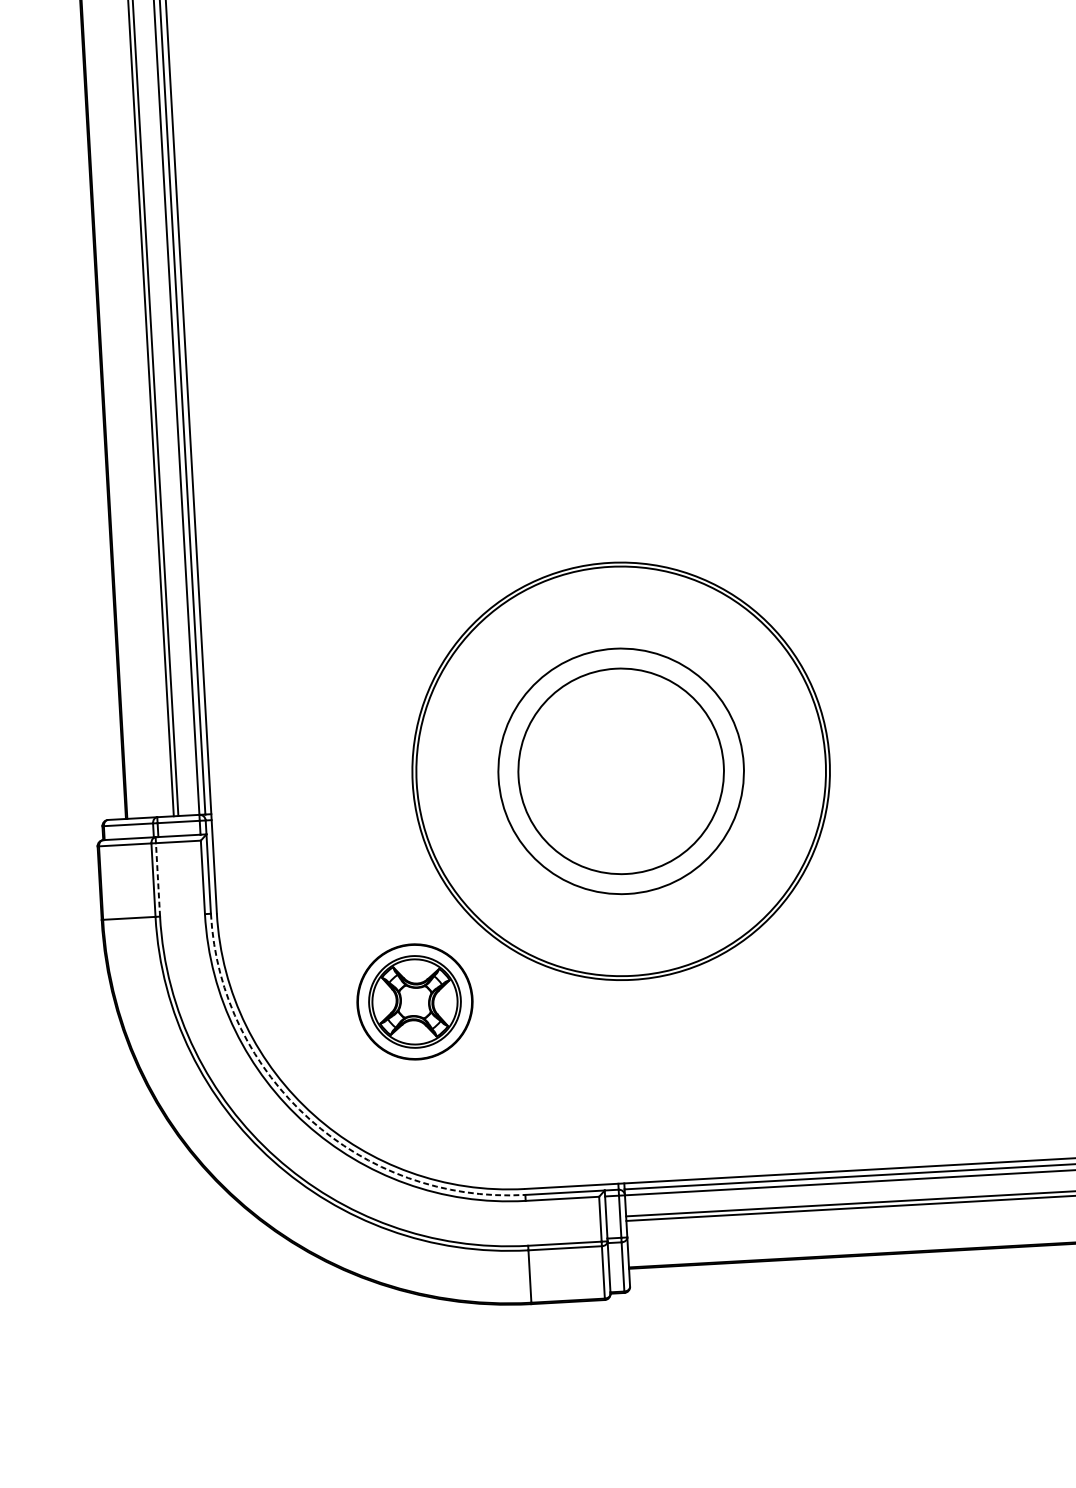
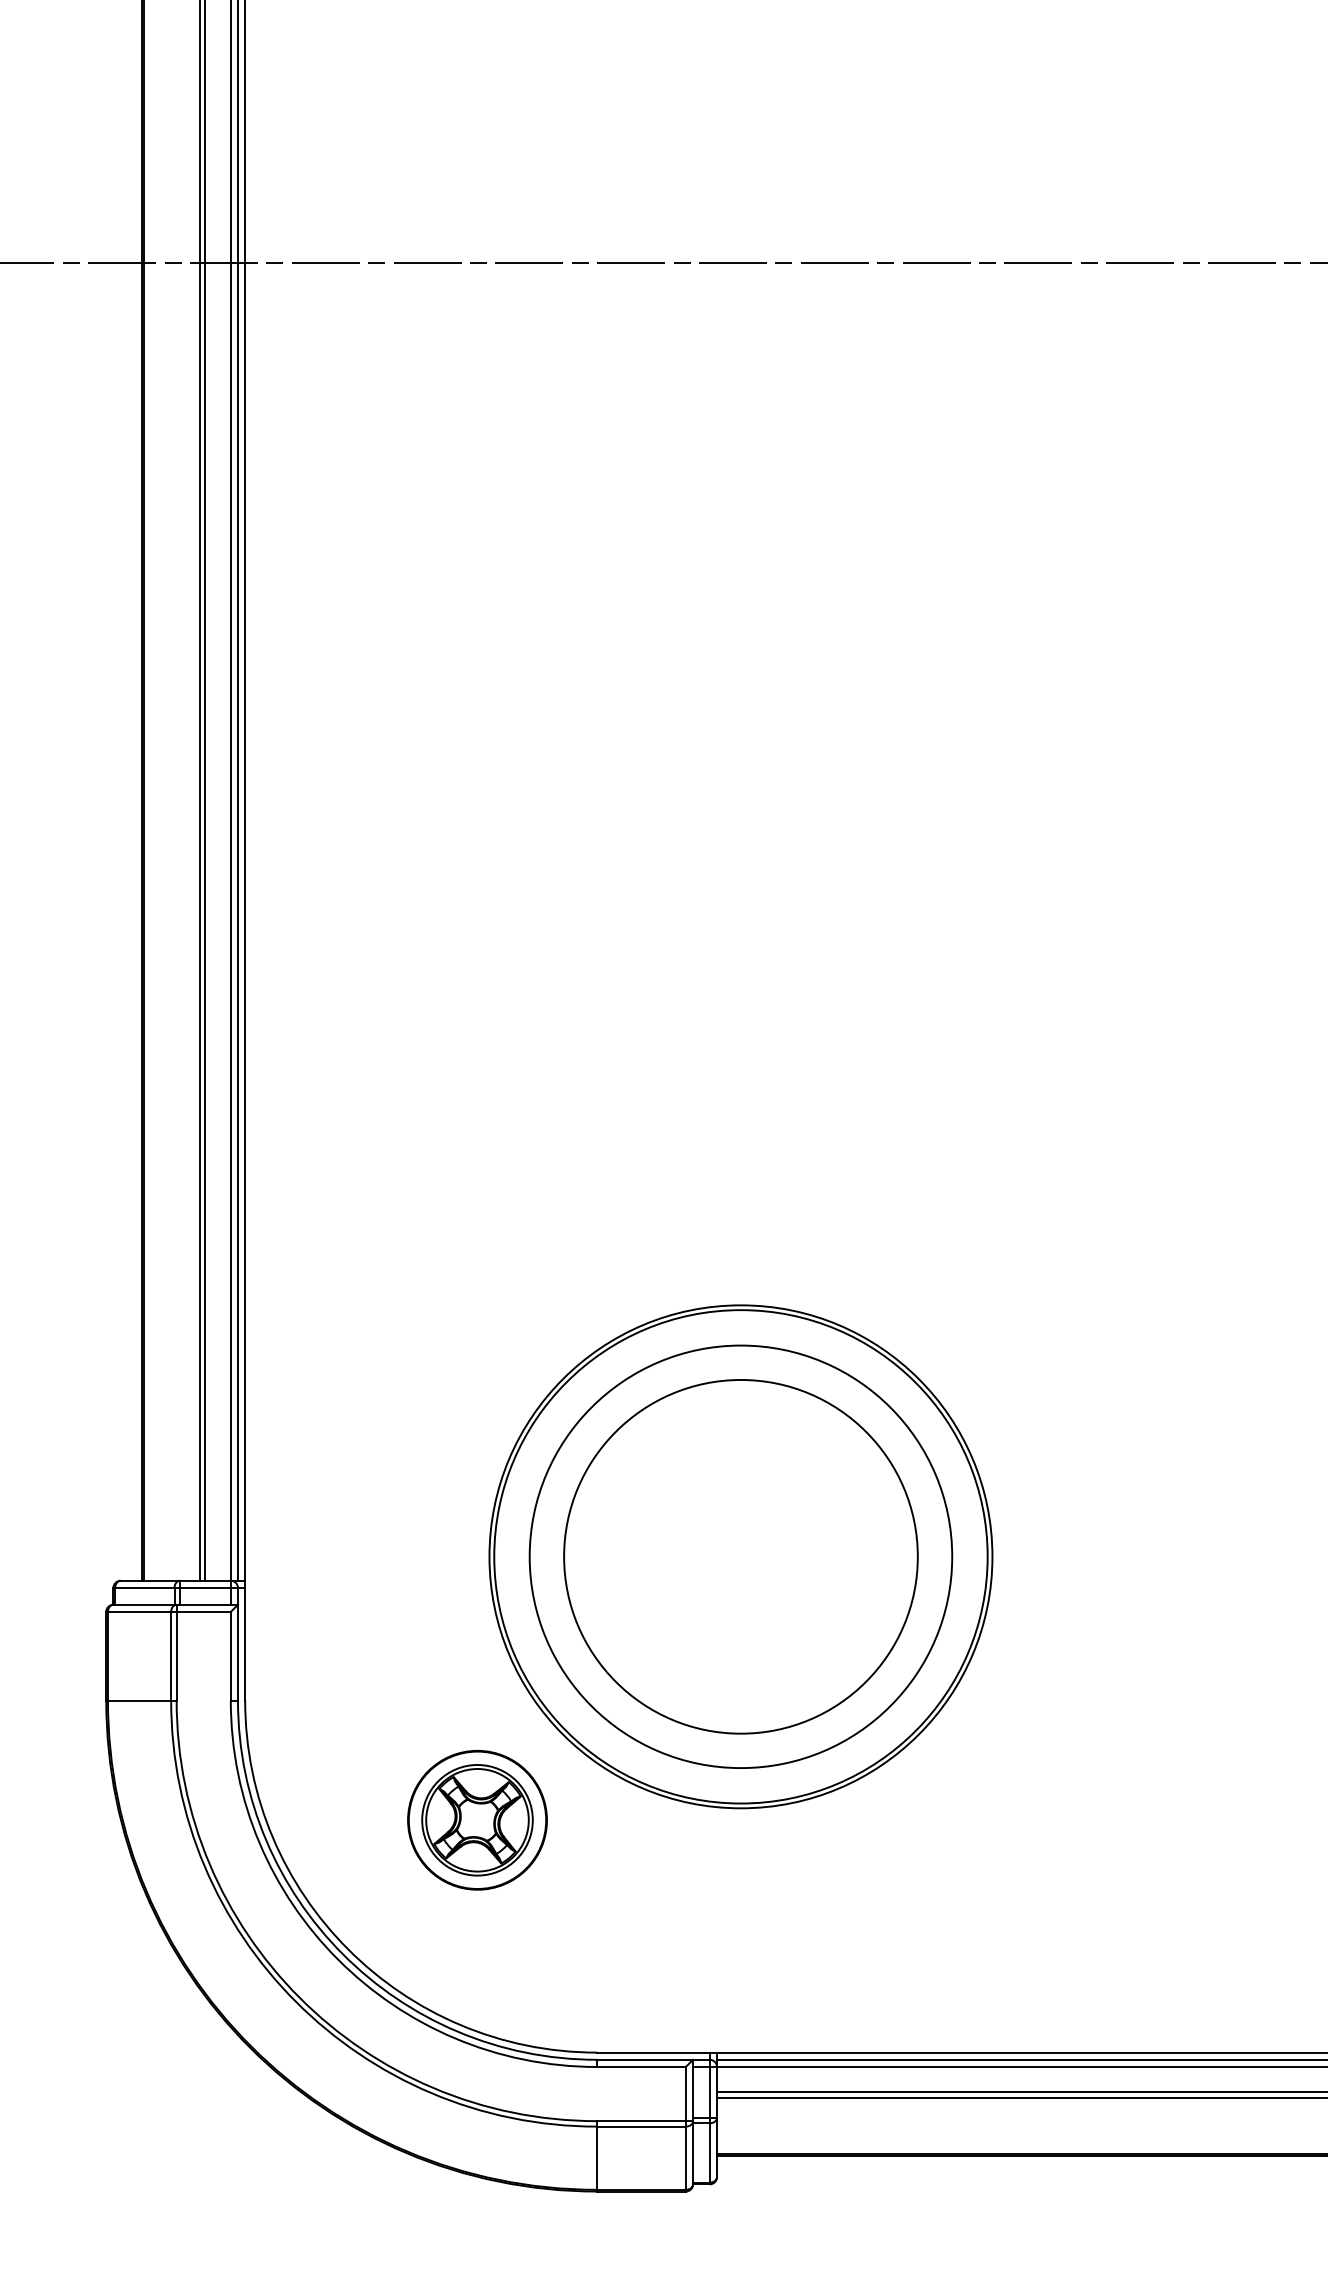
circle: (620, 771) -> (740, 1556), size x1.43
circle: (620, 771) -> (740, 1556), size x1.43
line: (157, 879) -> (176, 1655), dashed -> solid
arc: (310, 1119) -> (343, 1954), dashed -> solid

